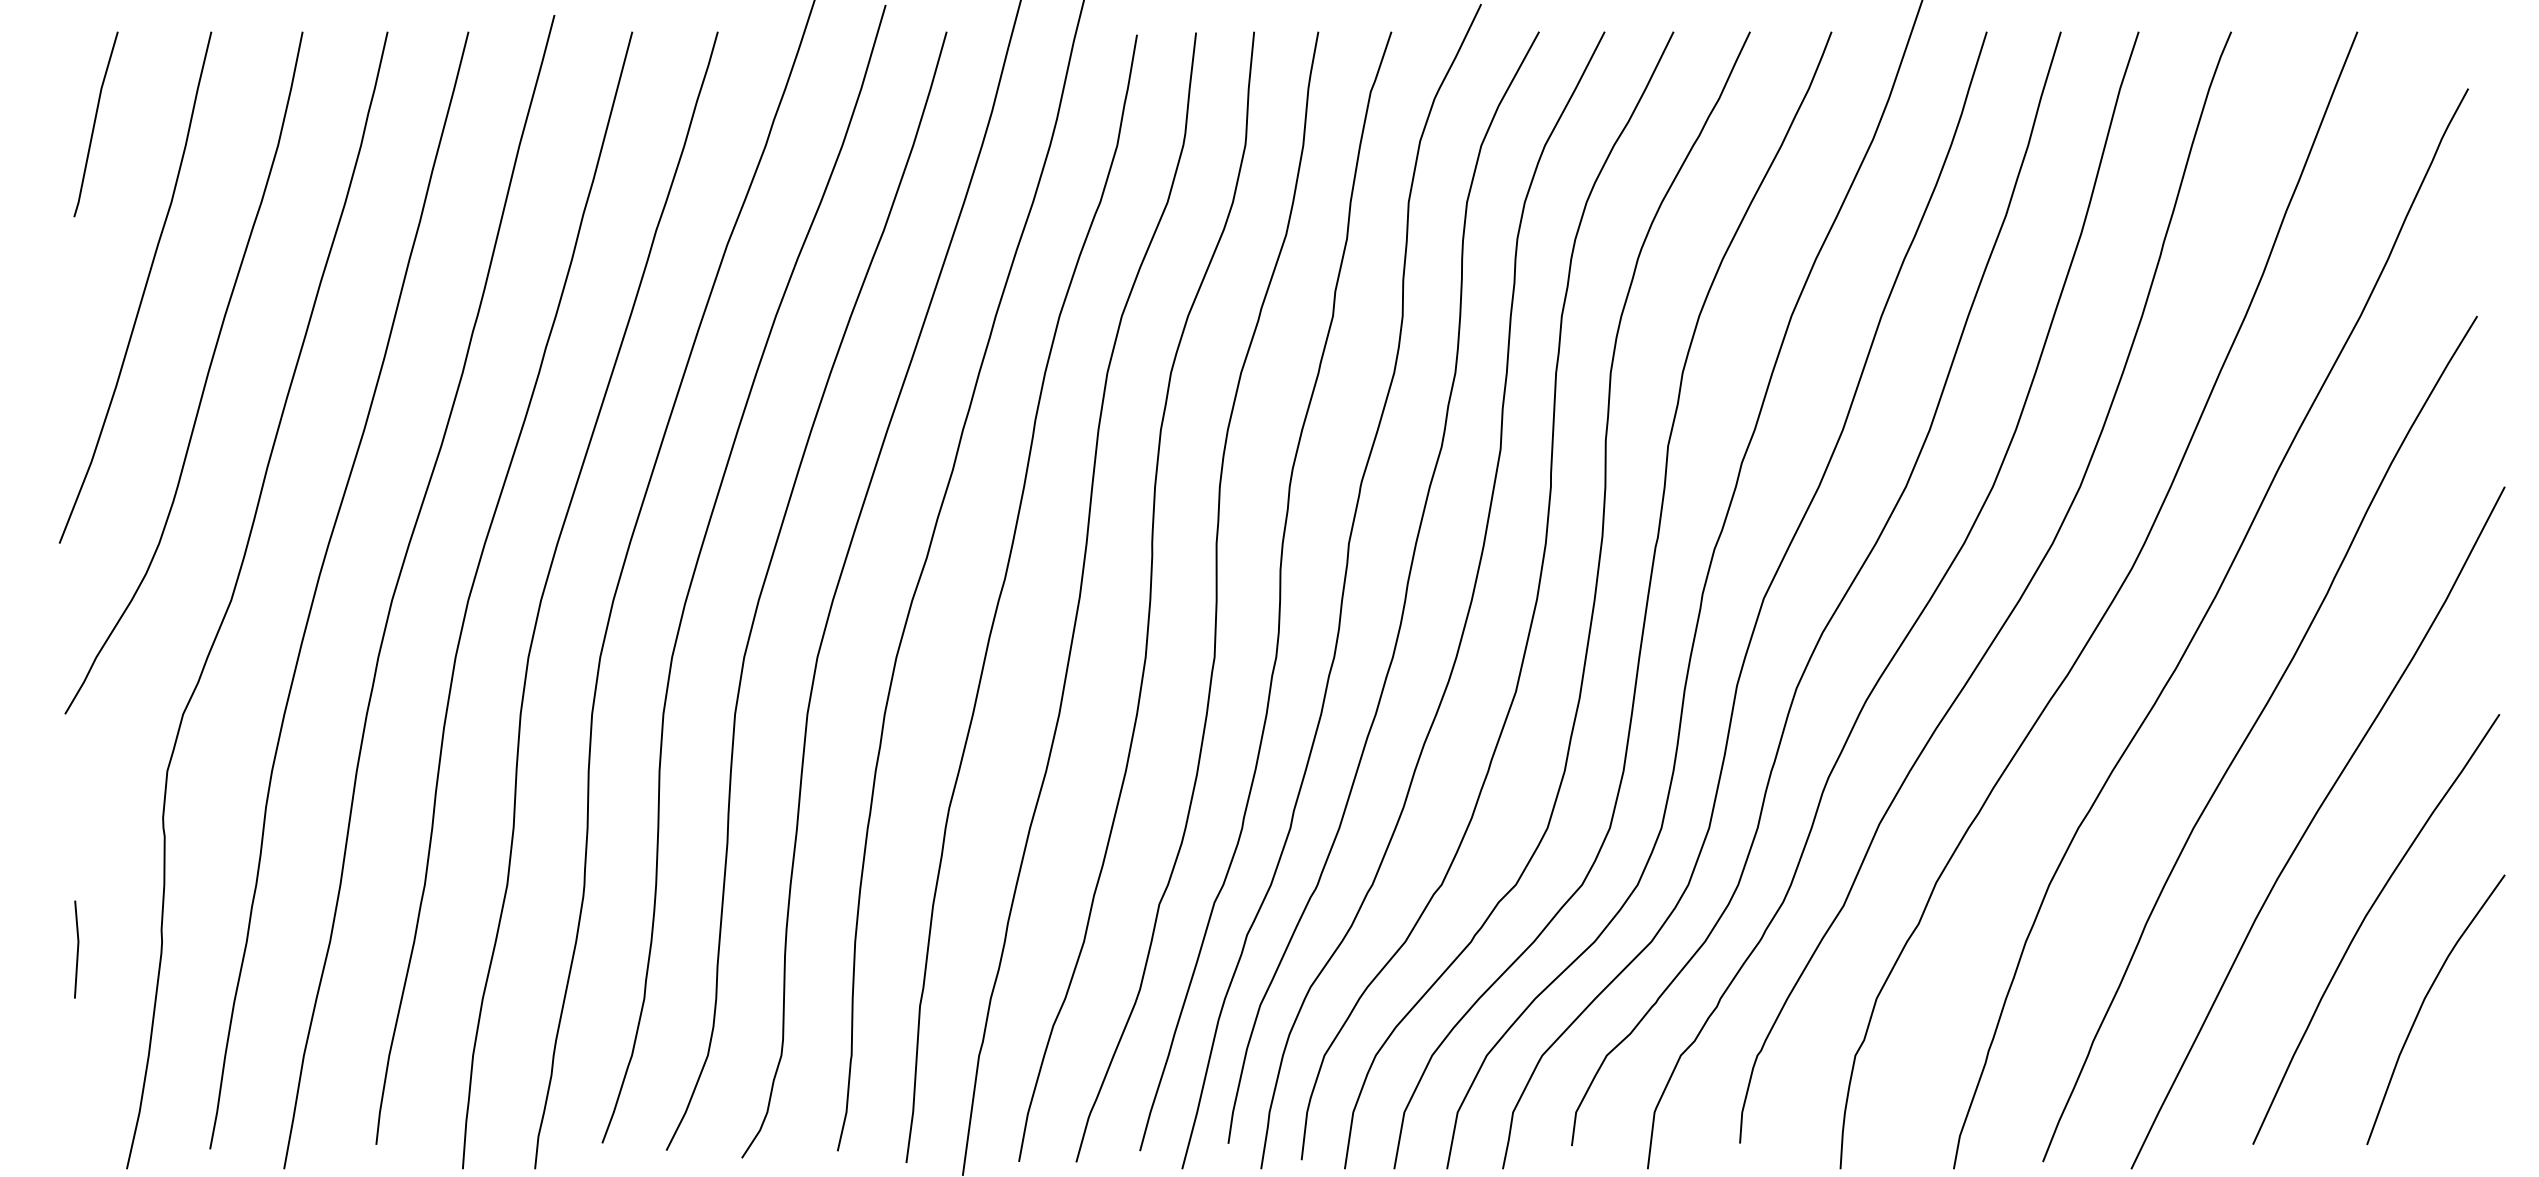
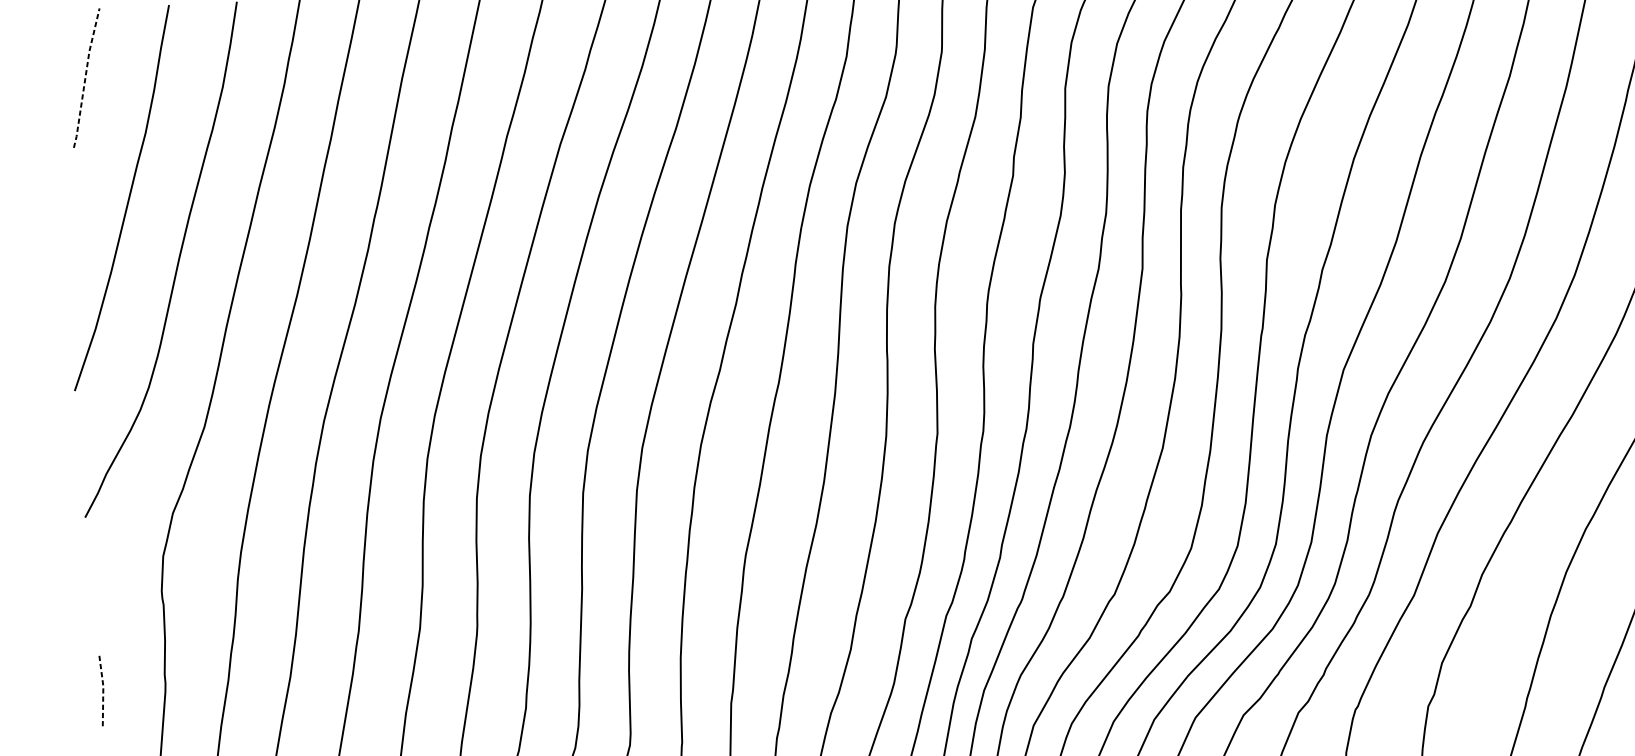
line: (94, 123) -> (85, 77), solid -> dashed
line: (78, 948) -> (103, 691), solid -> dashed

